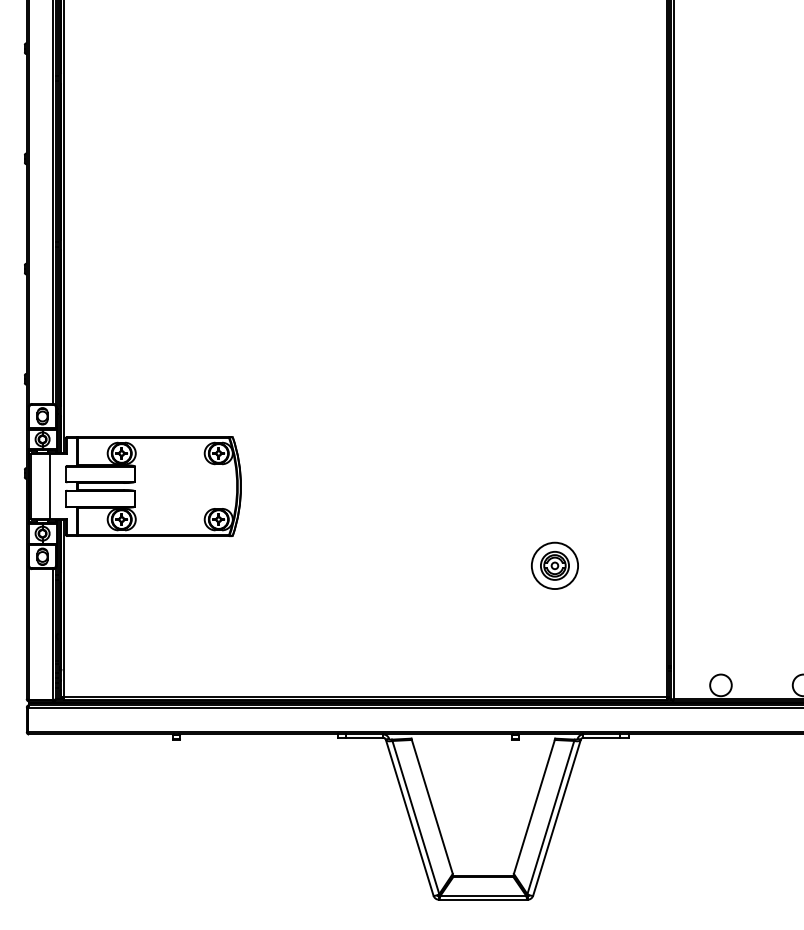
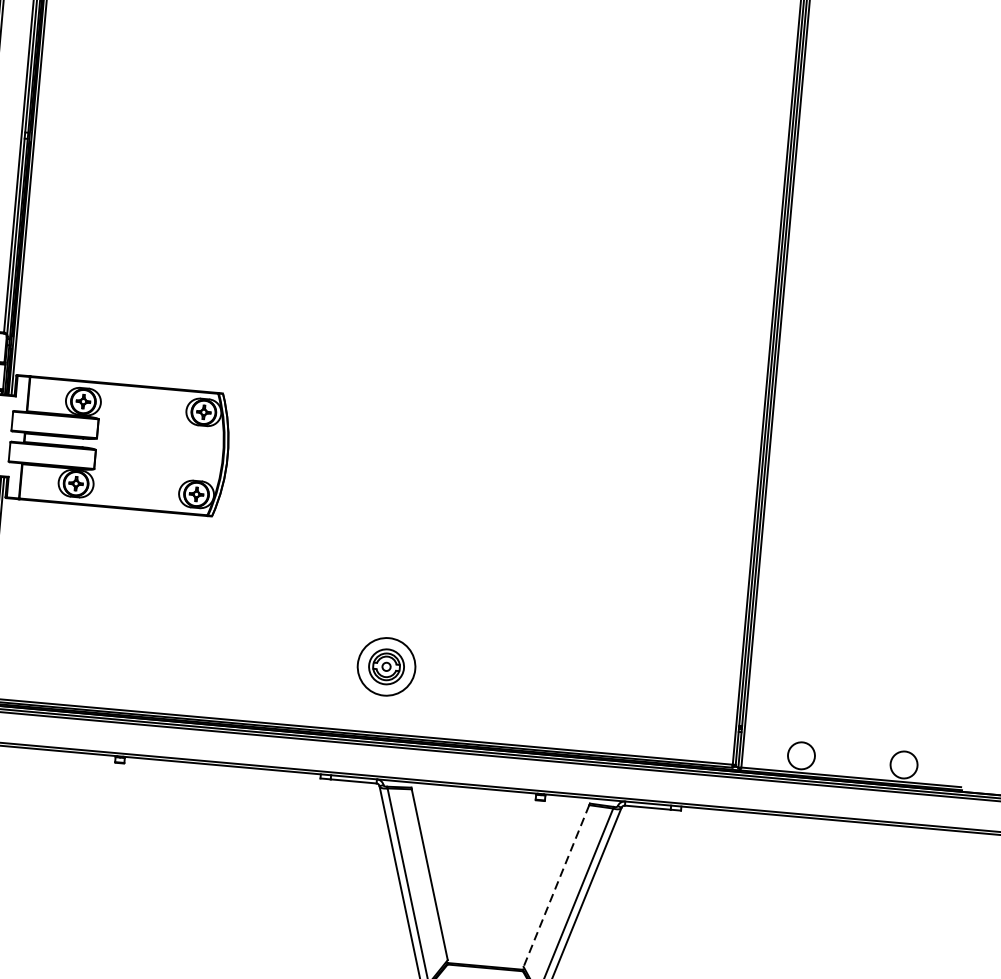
part: (554, 565) -> (386, 666), moved
line: (534, 807) -> (556, 886), solid -> dashed

